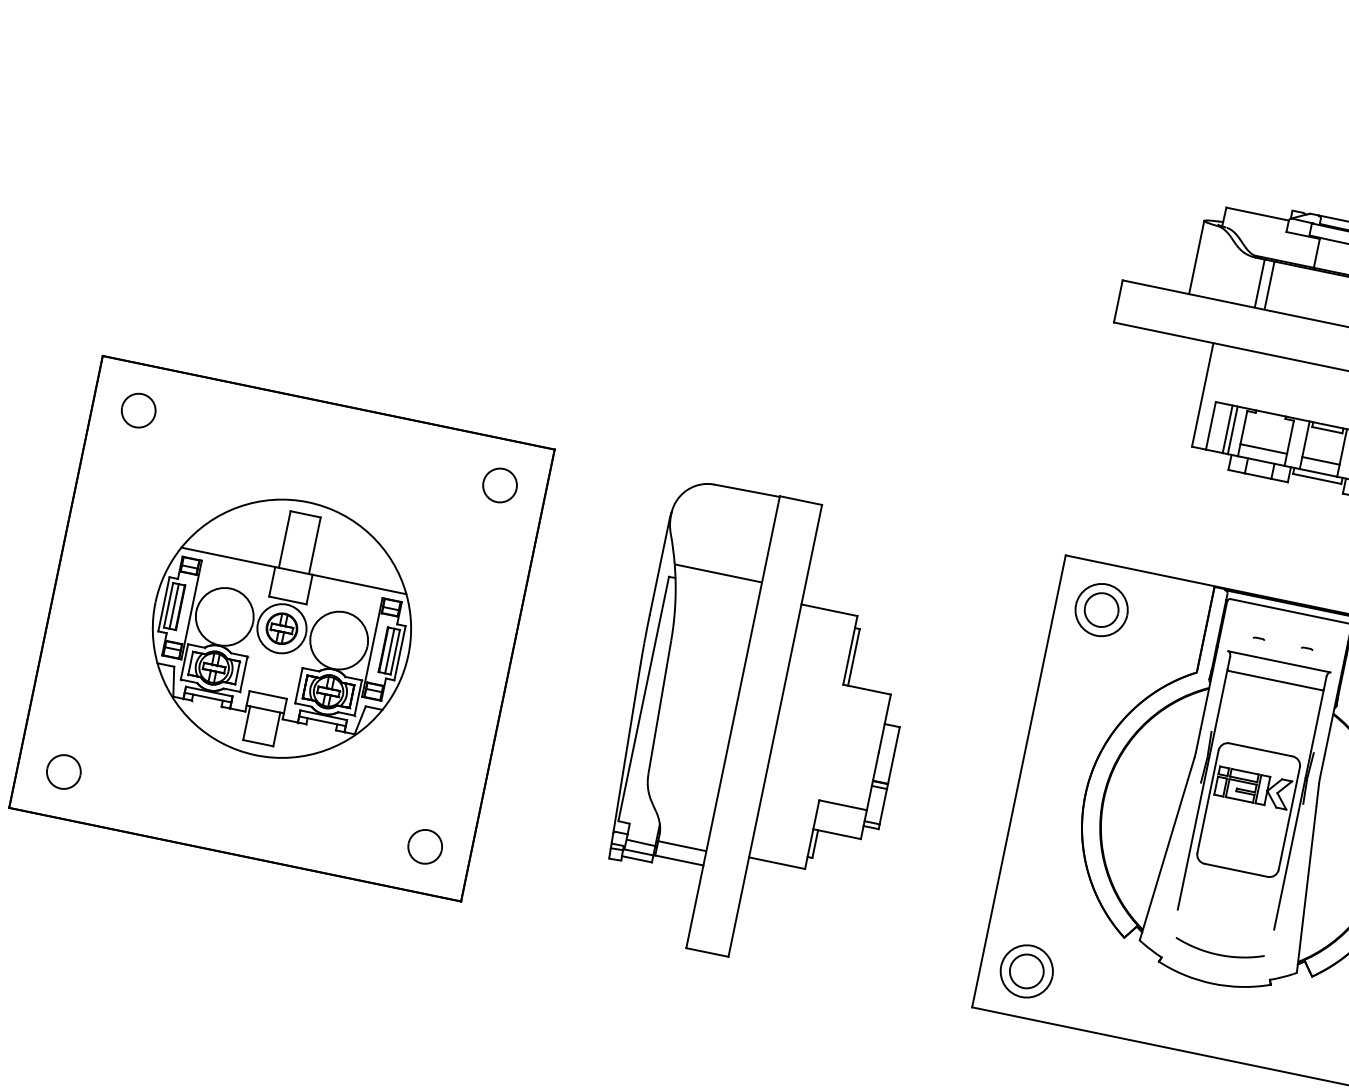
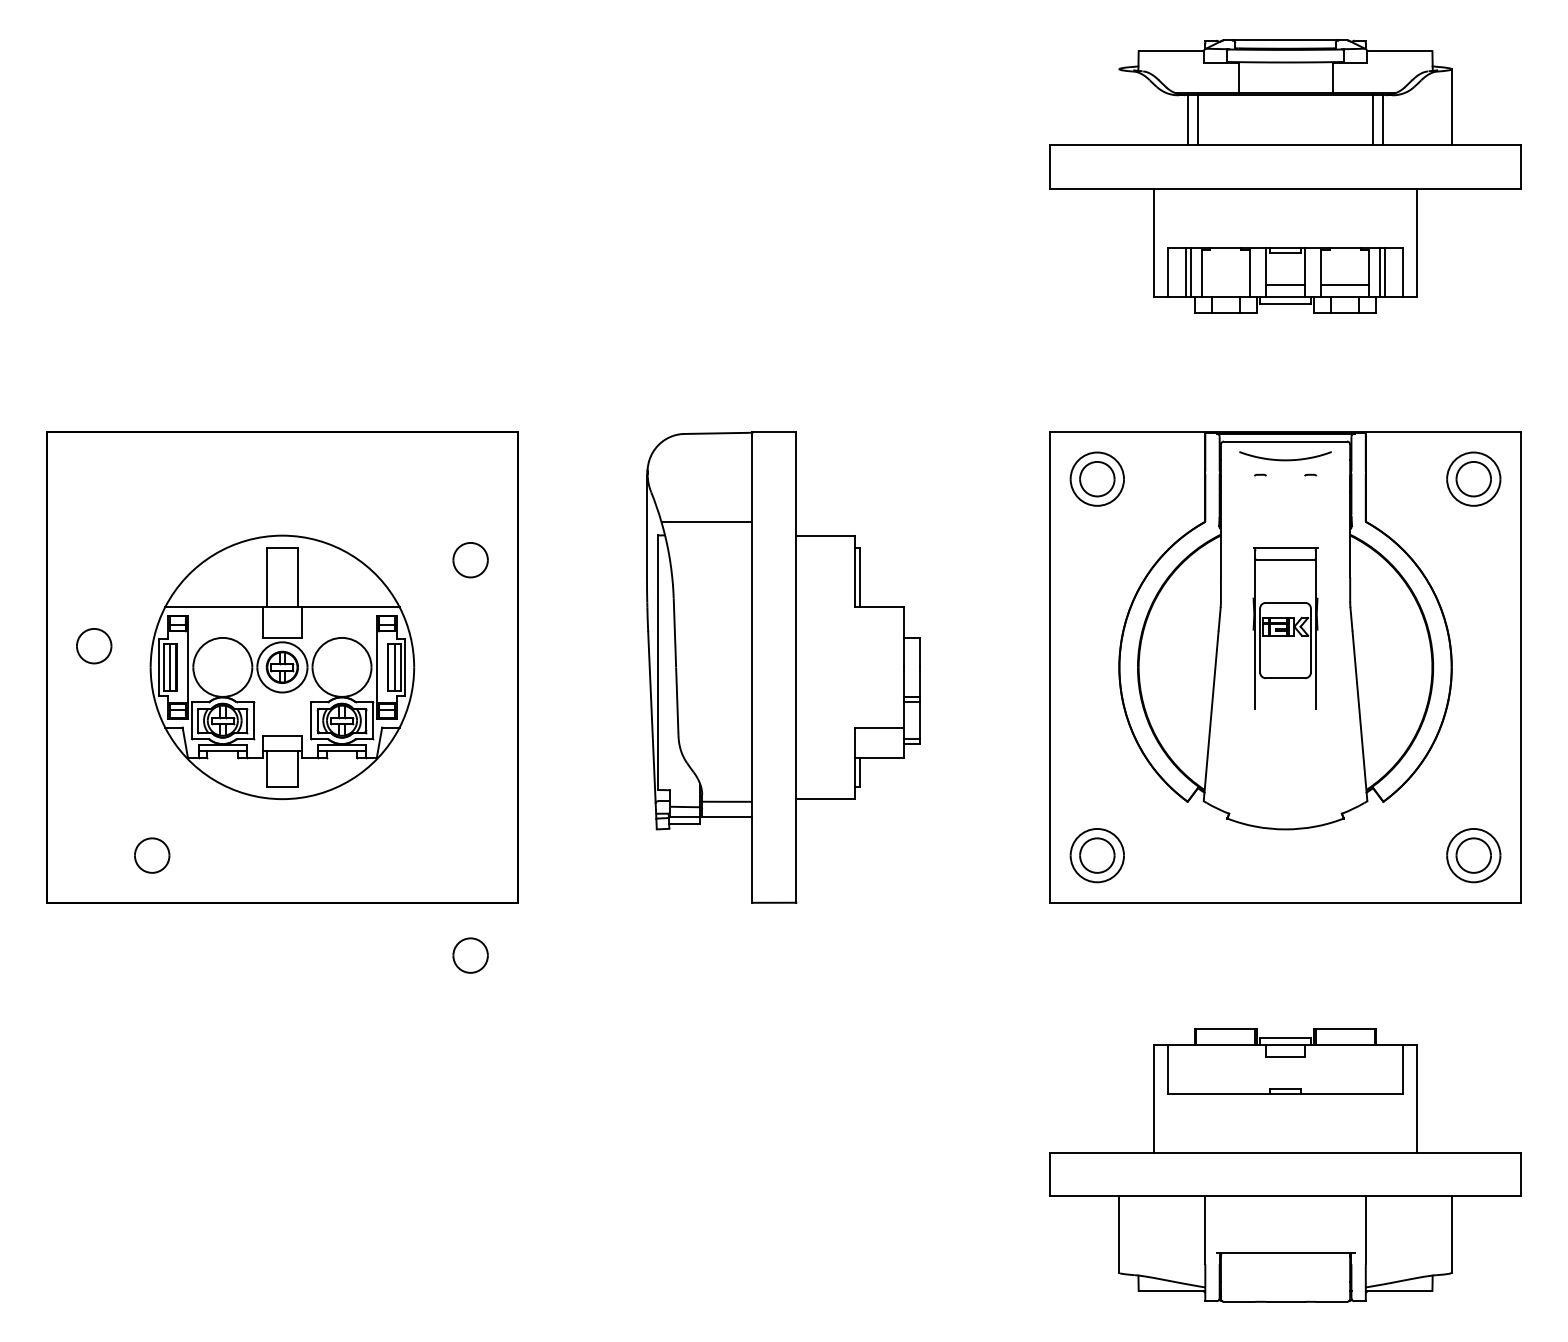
line: (1196, 257) -> (1119, 107), removed
part: (138, 411) -> (94, 646), moved
line: (1263, 448) -> (1225, 284), removed
part: (499, 485) -> (470, 560), moved
part: (64, 771) -> (152, 855), moved
part: (1252, 790) -> (1285, 628), size x0.6
part: (425, 846) -> (470, 955), moved
curve: (1218, 954) -> (1285, 459), moved

